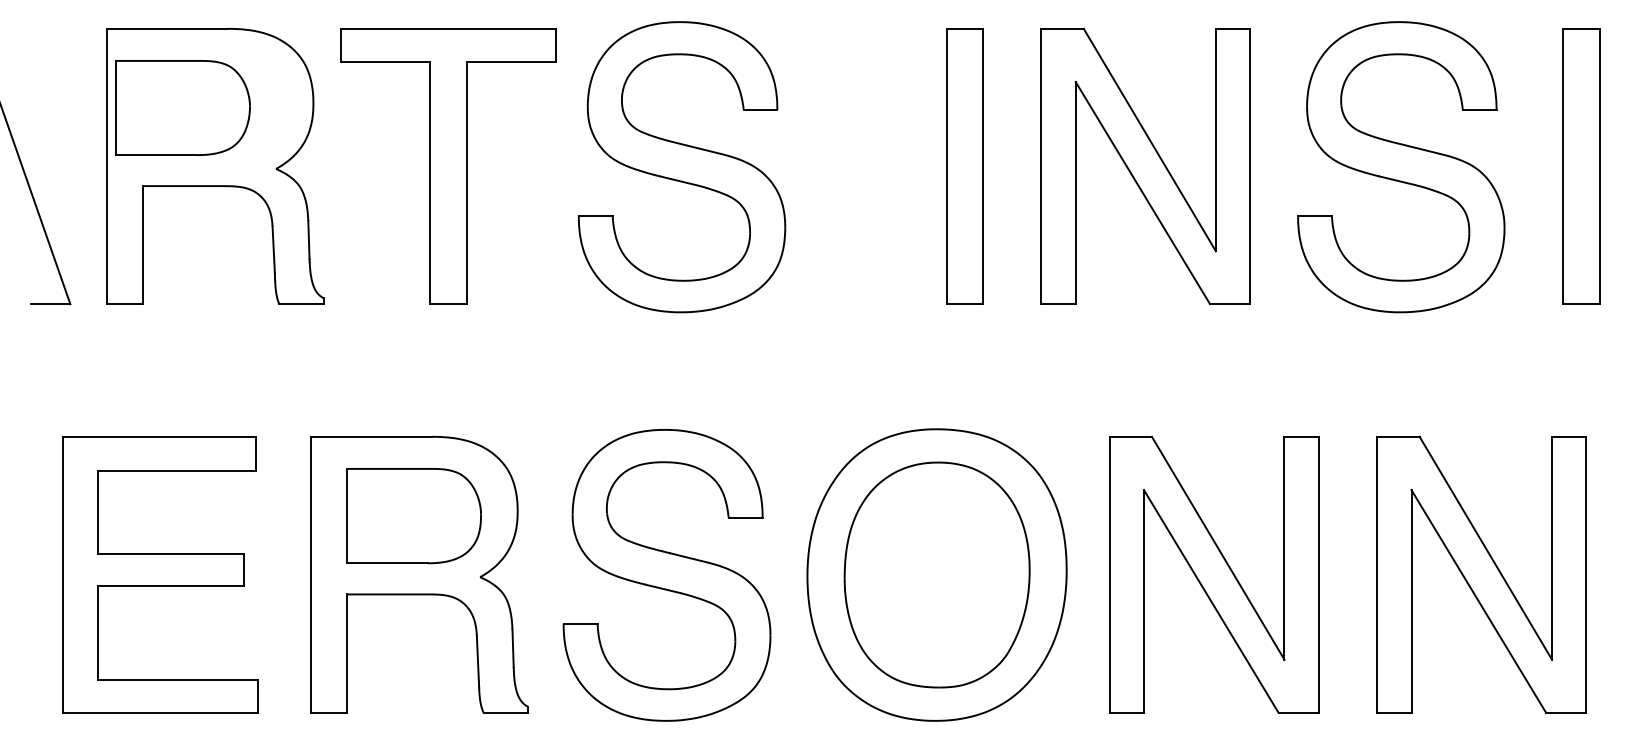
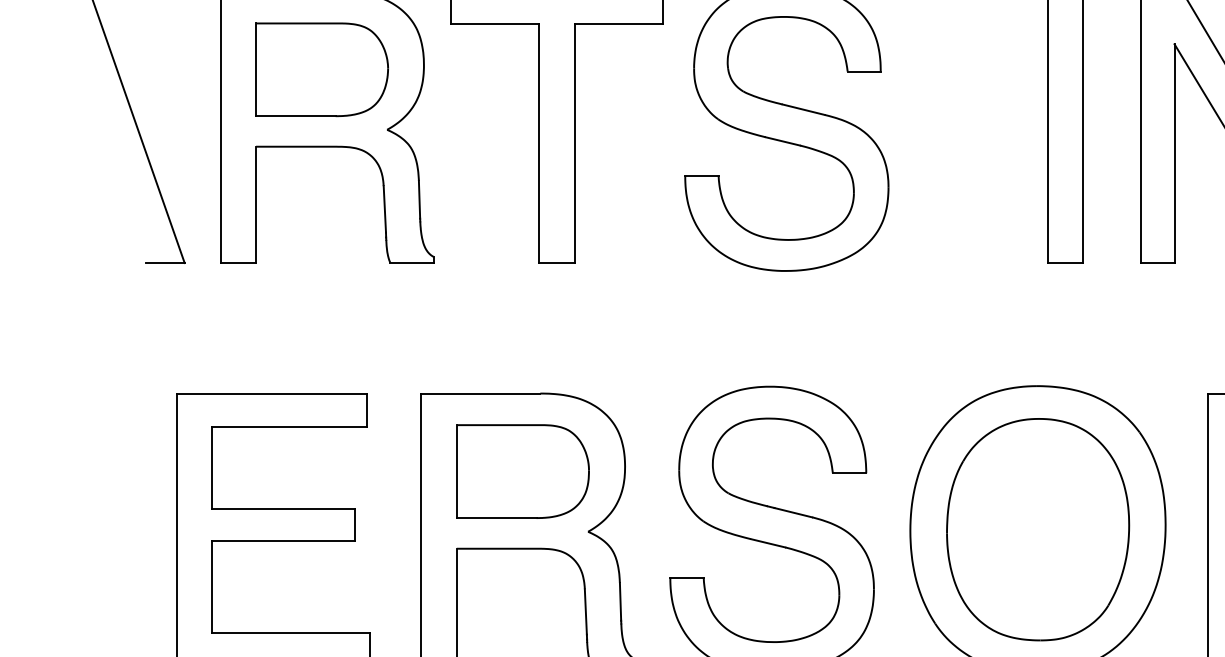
part: (182, 107) -> (321, 69), moved

